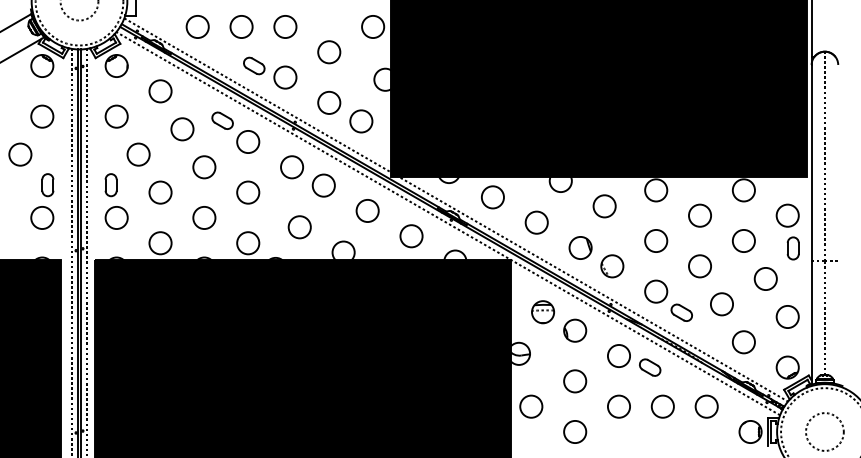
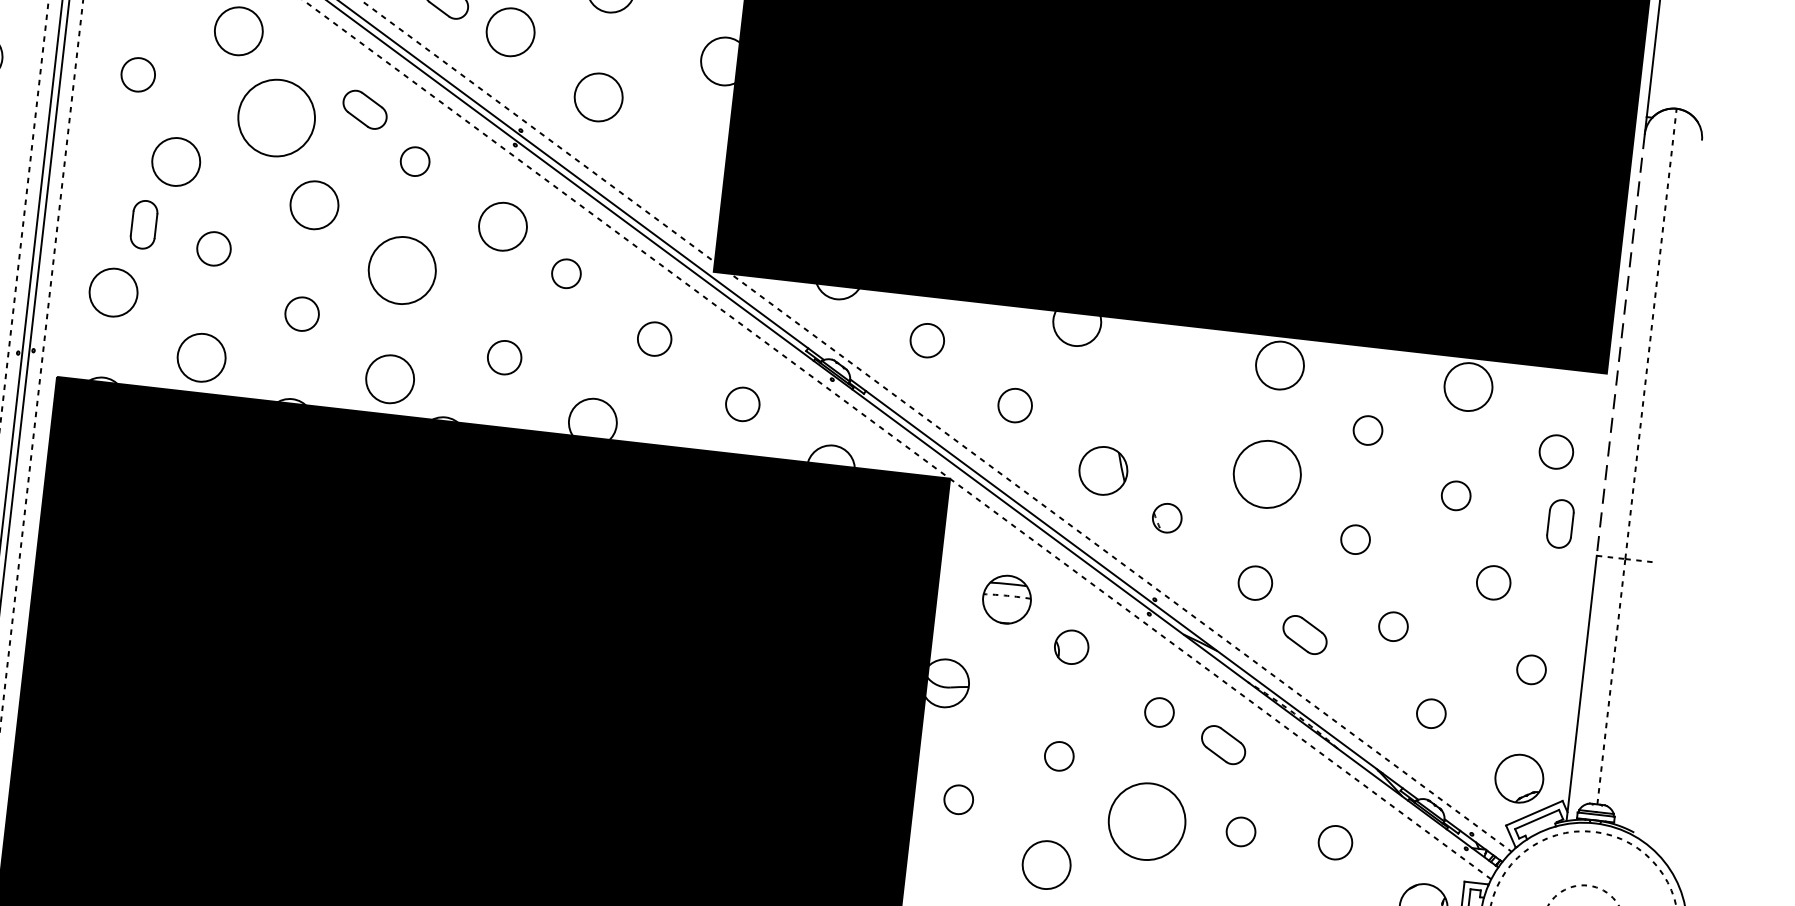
circle: (116, 116) -> (138, 74), size x0.7
circle: (361, 121) -> (663, 145), removed
circle: (182, 129) -> (276, 118), size x1.6
circle: (248, 141) -> (415, 160), size x0.6
line: (811, 163) -> (1620, 345), solid -> dashed
part: (110, 185) -> (142, 225), moved
circle: (323, 185) -> (566, 273), size x0.6
circle: (160, 192) -> (213, 248), size x0.7
circle: (248, 192) -> (403, 270), size x1.4
circle: (492, 197) -> (926, 340), size x0.7
circle: (604, 206) -> (1164, 387), removed
circle: (367, 210) -> (654, 338), size x0.7
circle: (699, 215) -> (1366, 430), size x0.6
circle: (787, 215) -> (1556, 451), size x0.7
circle: (204, 217) -> (302, 313), size x0.7
circle: (536, 222) -> (1014, 405), size x0.7
circle: (299, 227) -> (504, 357), size x0.7
circle: (411, 236) -> (742, 404), size x0.7
circle: (656, 240) -> (1268, 473), size x1.4
circle: (743, 240) -> (1455, 494), size x0.6
part: (612, 266) -> (1167, 518), size x0.6
circle: (699, 266) -> (1354, 539), size x0.6
circle: (765, 278) -> (1493, 581), size x0.7
circle: (656, 291) -> (1255, 582), size x0.7
circle: (721, 304) -> (1392, 626), size x0.6
circle: (787, 316) -> (1531, 668), size x0.6
part: (575, 330) -> (1072, 646), size x0.7
circle: (743, 342) -> (1430, 713), size x0.6
circle: (618, 355) -> (1158, 711), size x0.6
circle: (575, 381) -> (1059, 756), size x0.6
circle: (531, 406) -> (959, 799), size x0.6
circle: (618, 406) -> (1146, 820), size x1.6
circle: (662, 406) -> (1240, 831), size x0.6
circle: (706, 406) -> (1335, 842), size x0.7

